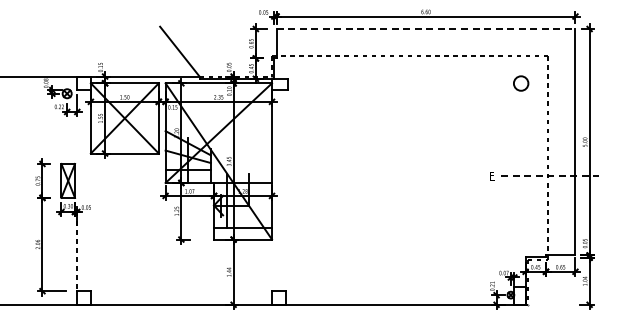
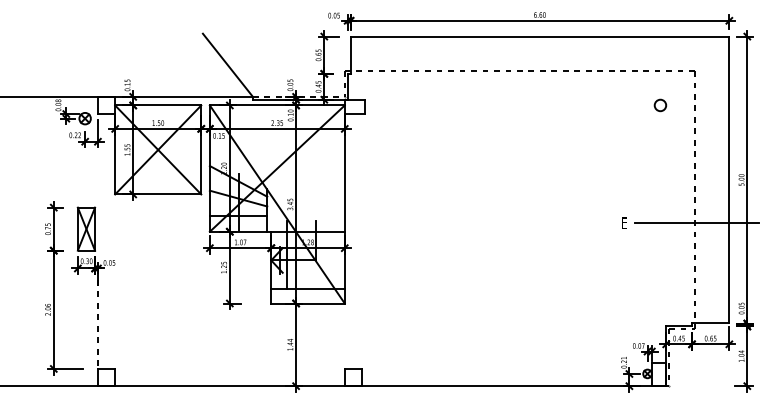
line: (426, 29) -> (540, 37), dashed -> solid
circle: (520, 82) -> (659, 104), size x0.62
line: (549, 175) -> (696, 222), dashed -> solid

